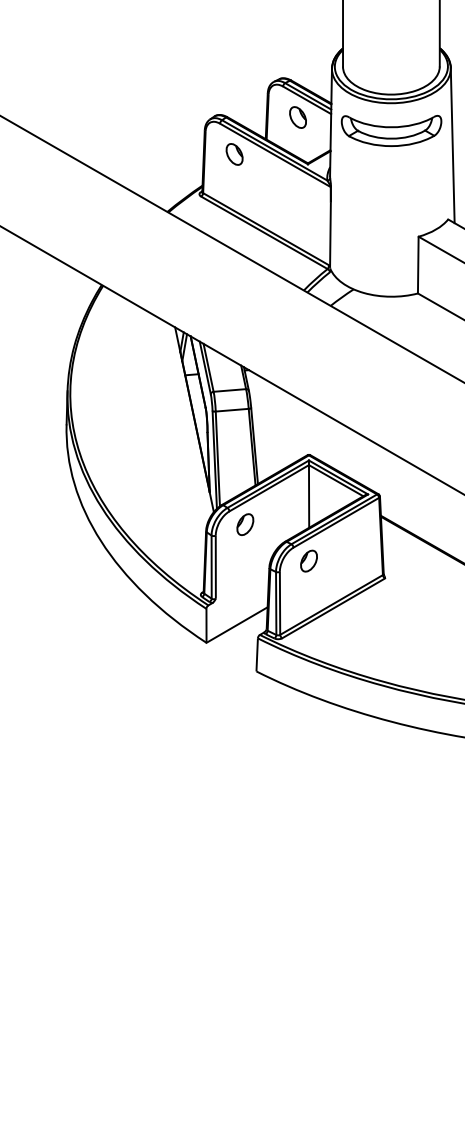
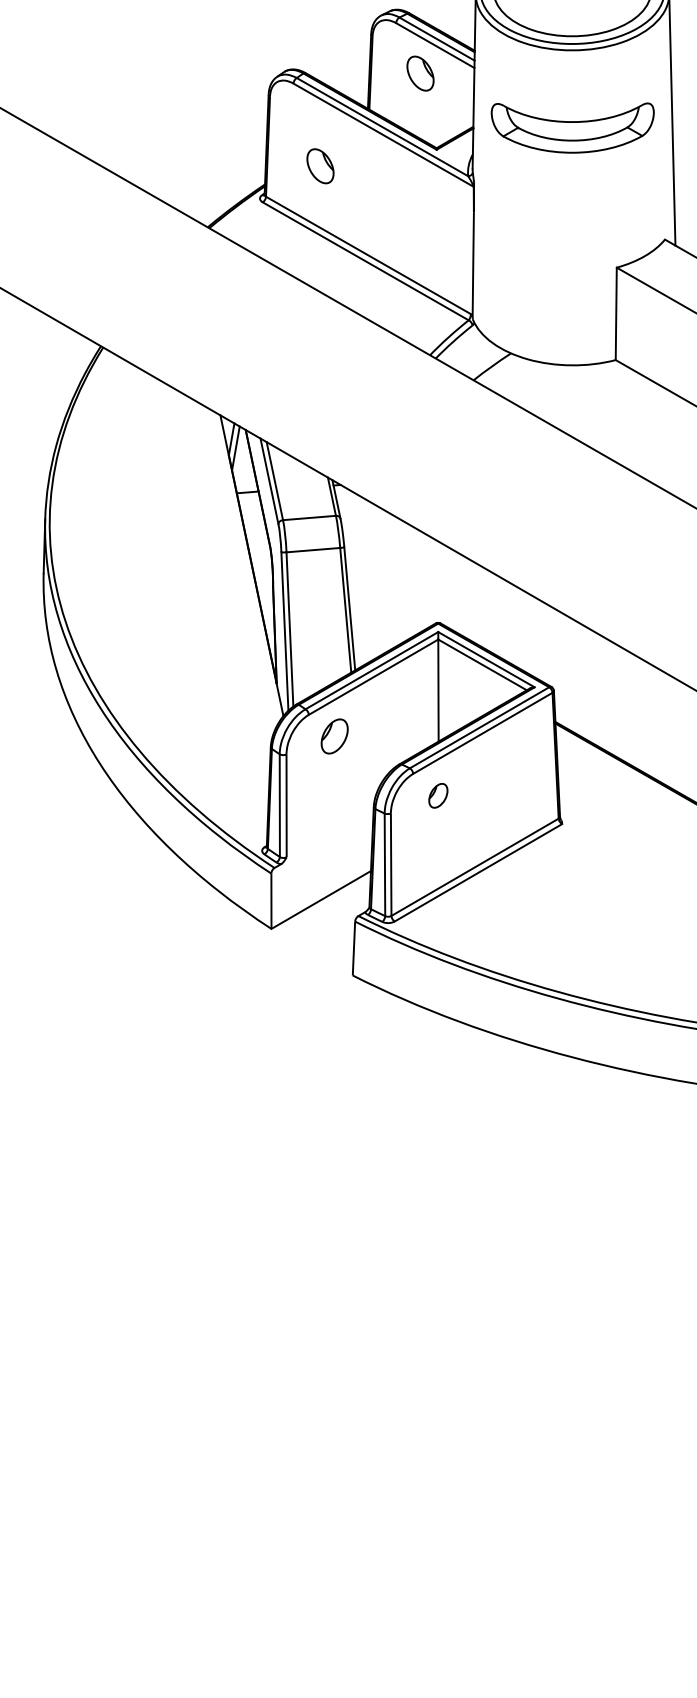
part: (391, 130) -> (572, 127), moved
part: (234, 154) -> (320, 166), moved
part: (308, 560) -> (437, 794), size x0.7

